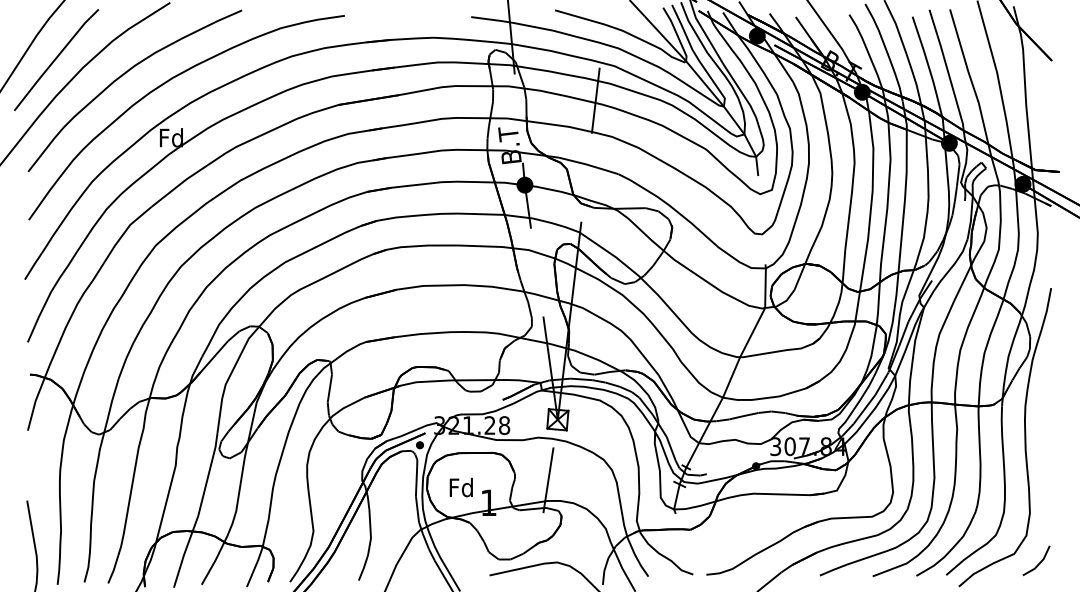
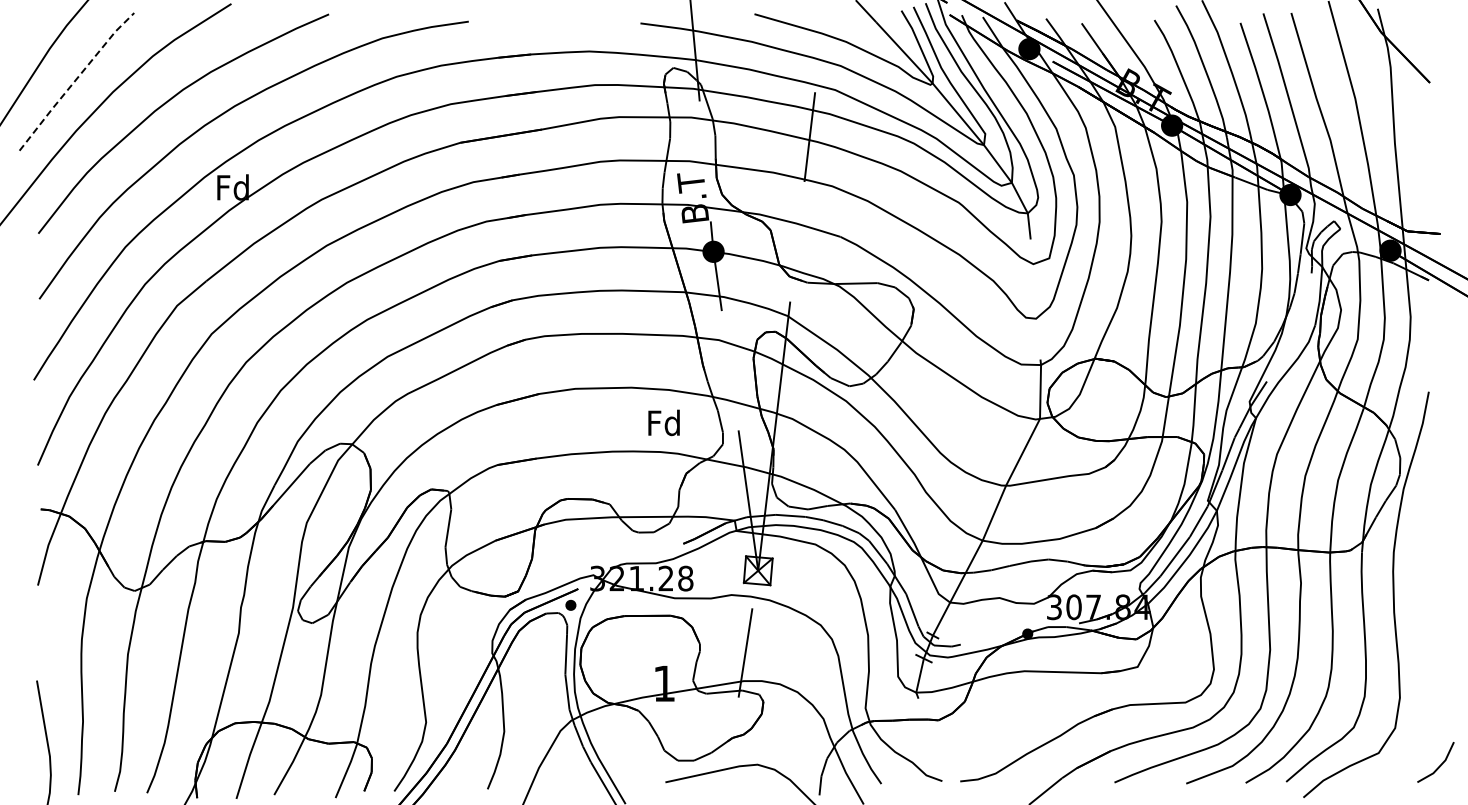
line: (55, 59) -> (75, 80), solid -> dashed
text: (460, 487) -> (663, 422), moved
line: (1039, 563) -> (1439, 765), moved

